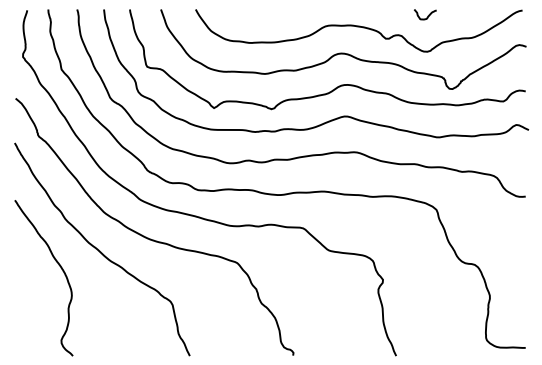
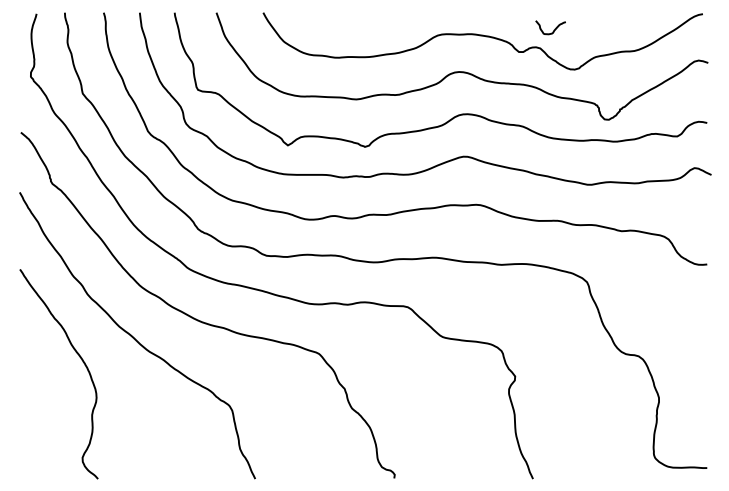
curve: (427, 15) -> (553, 28), moved

